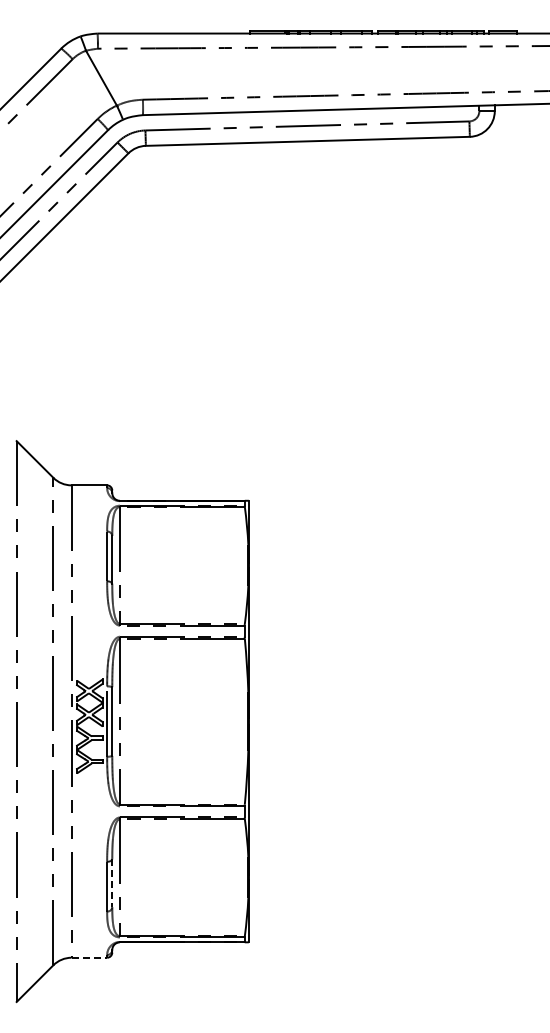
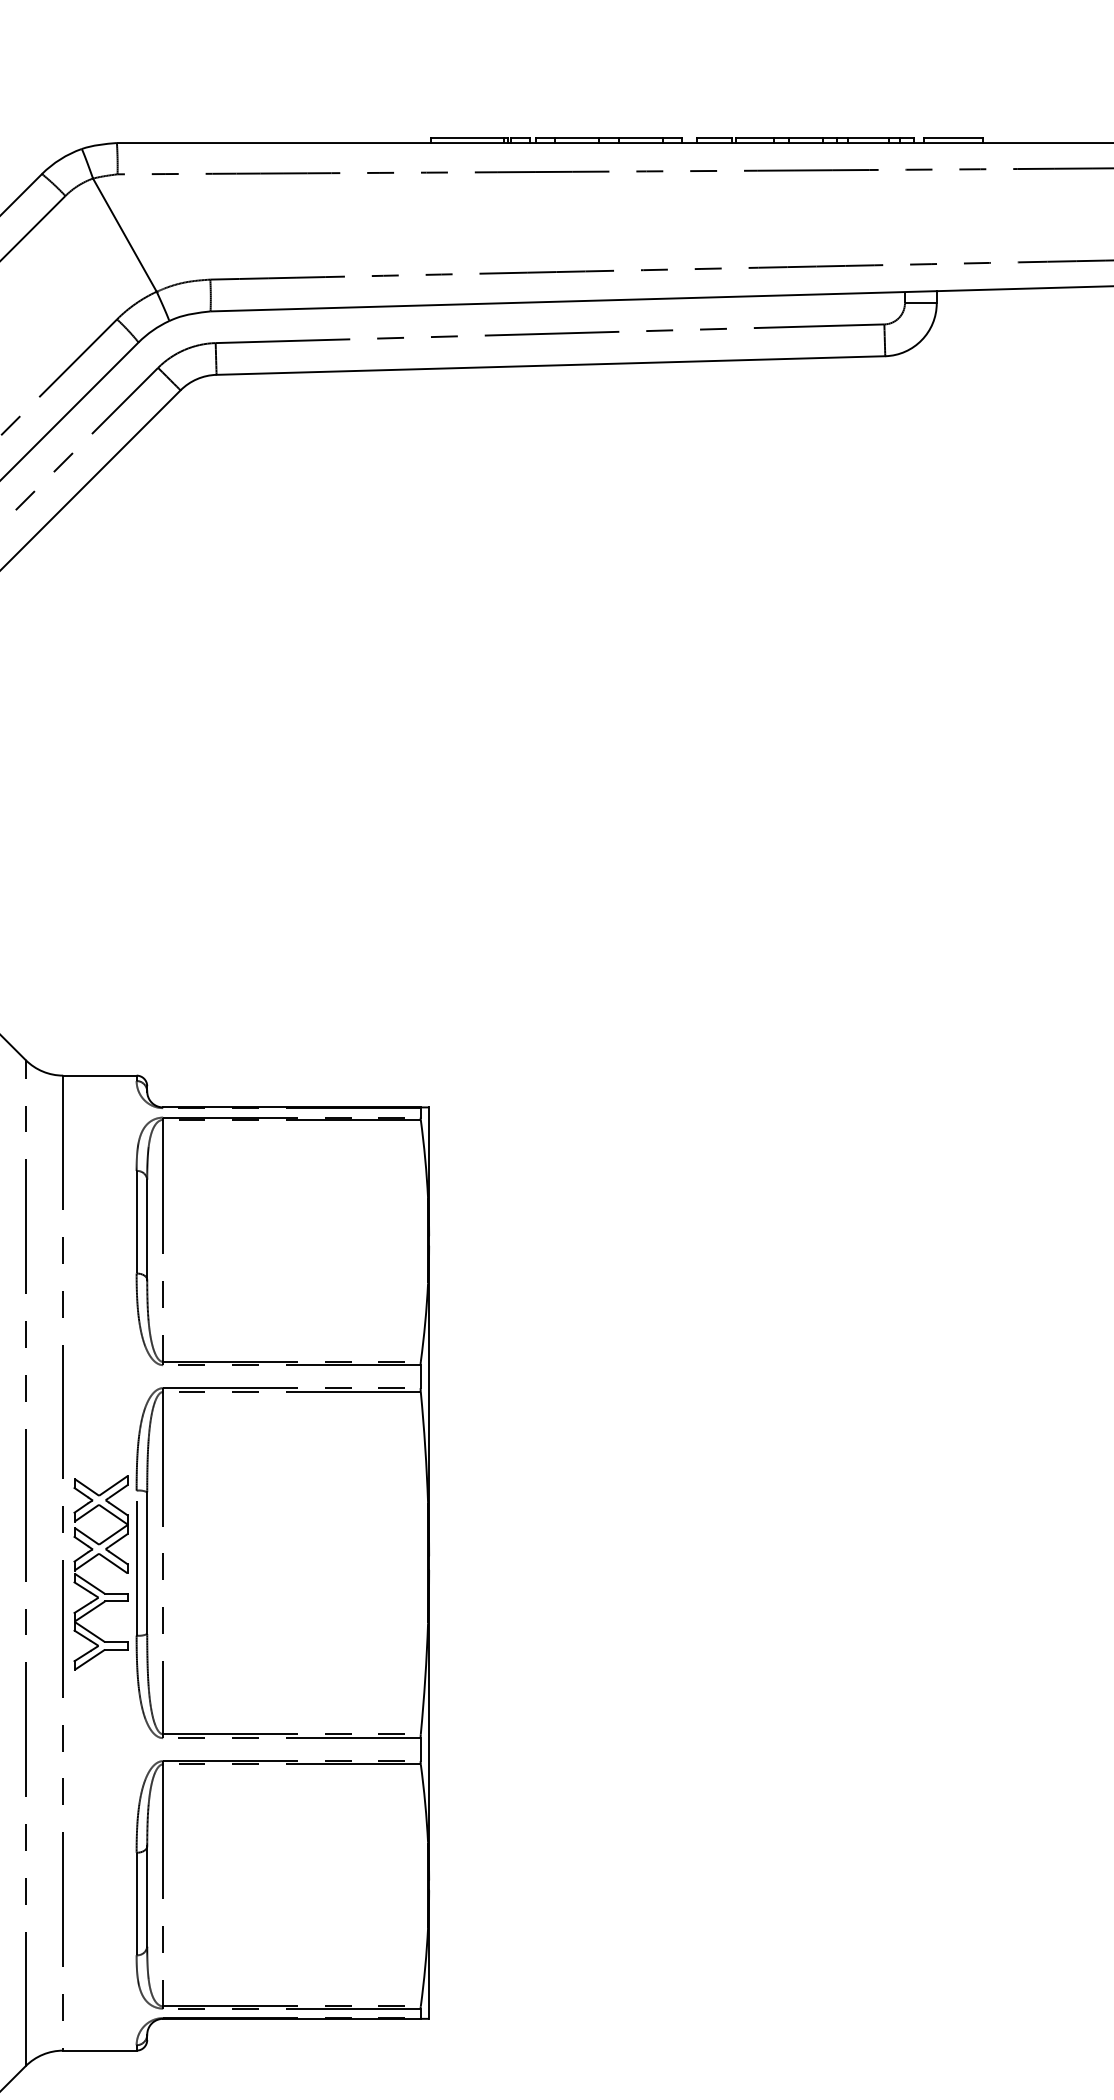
line: (112, 883) -> (147, 1897), dashed -> solid
line: (89, 957) -> (100, 2050), dashed -> solid

